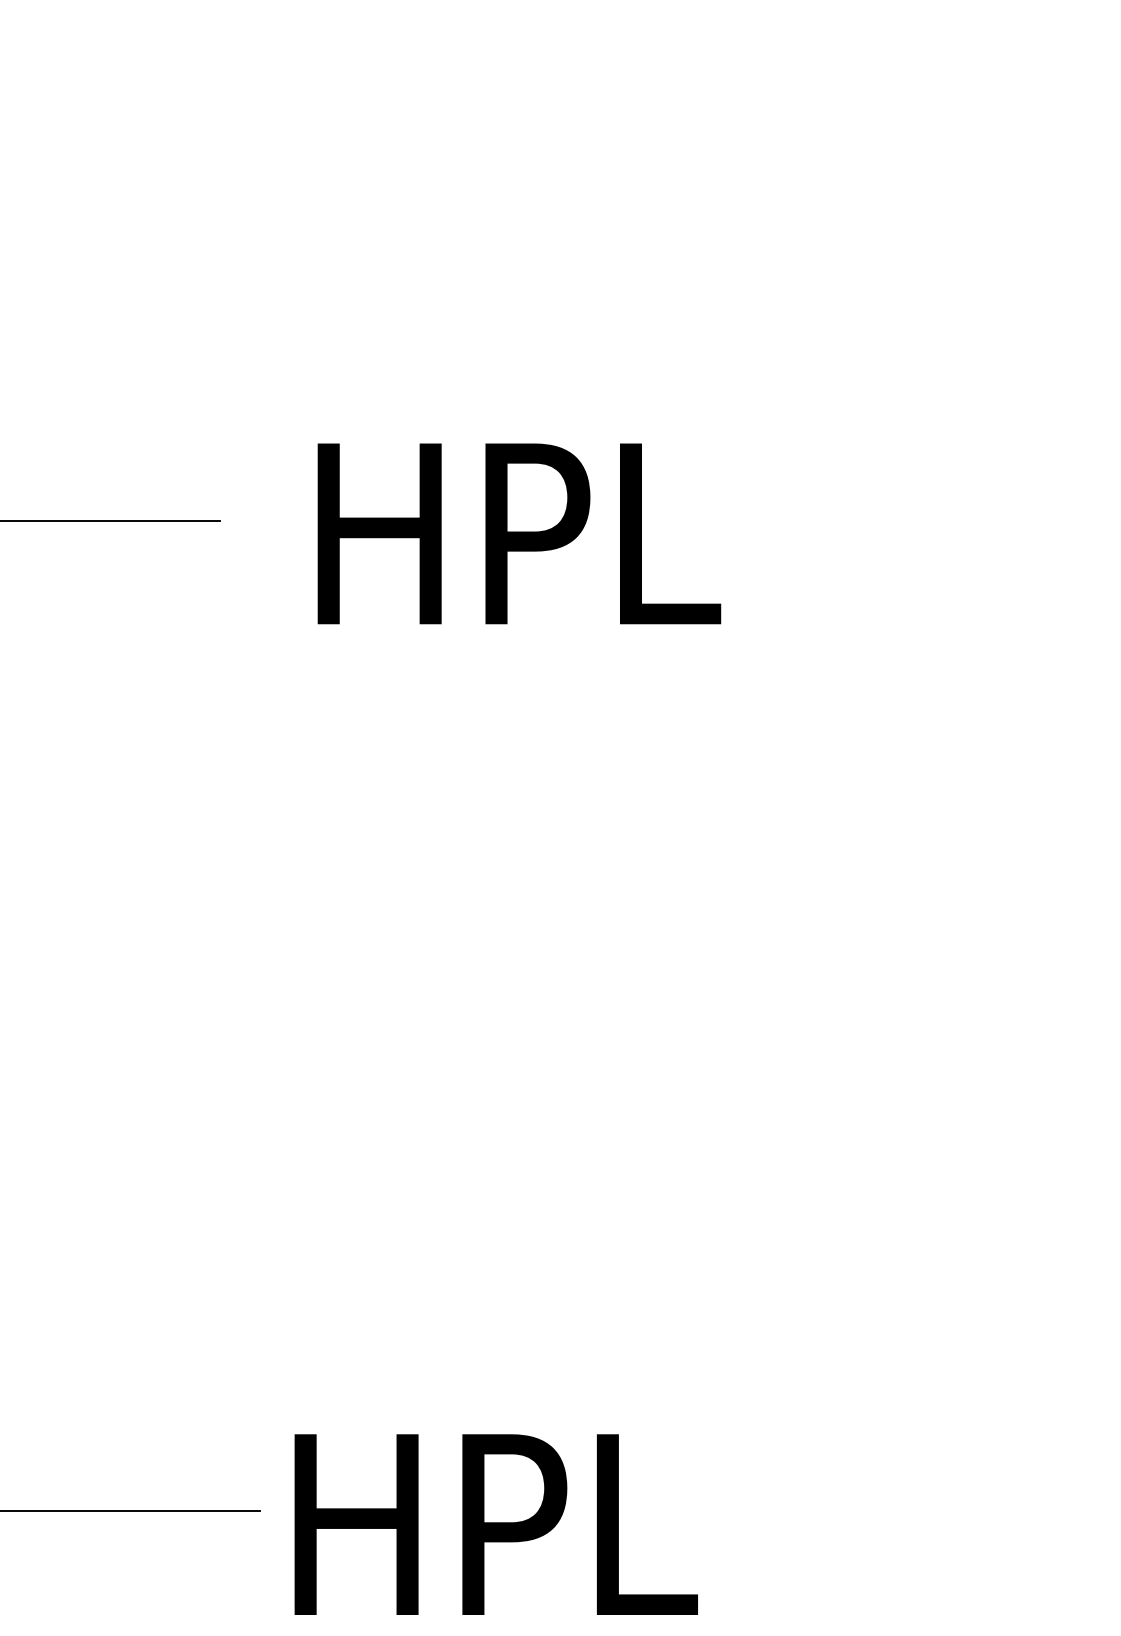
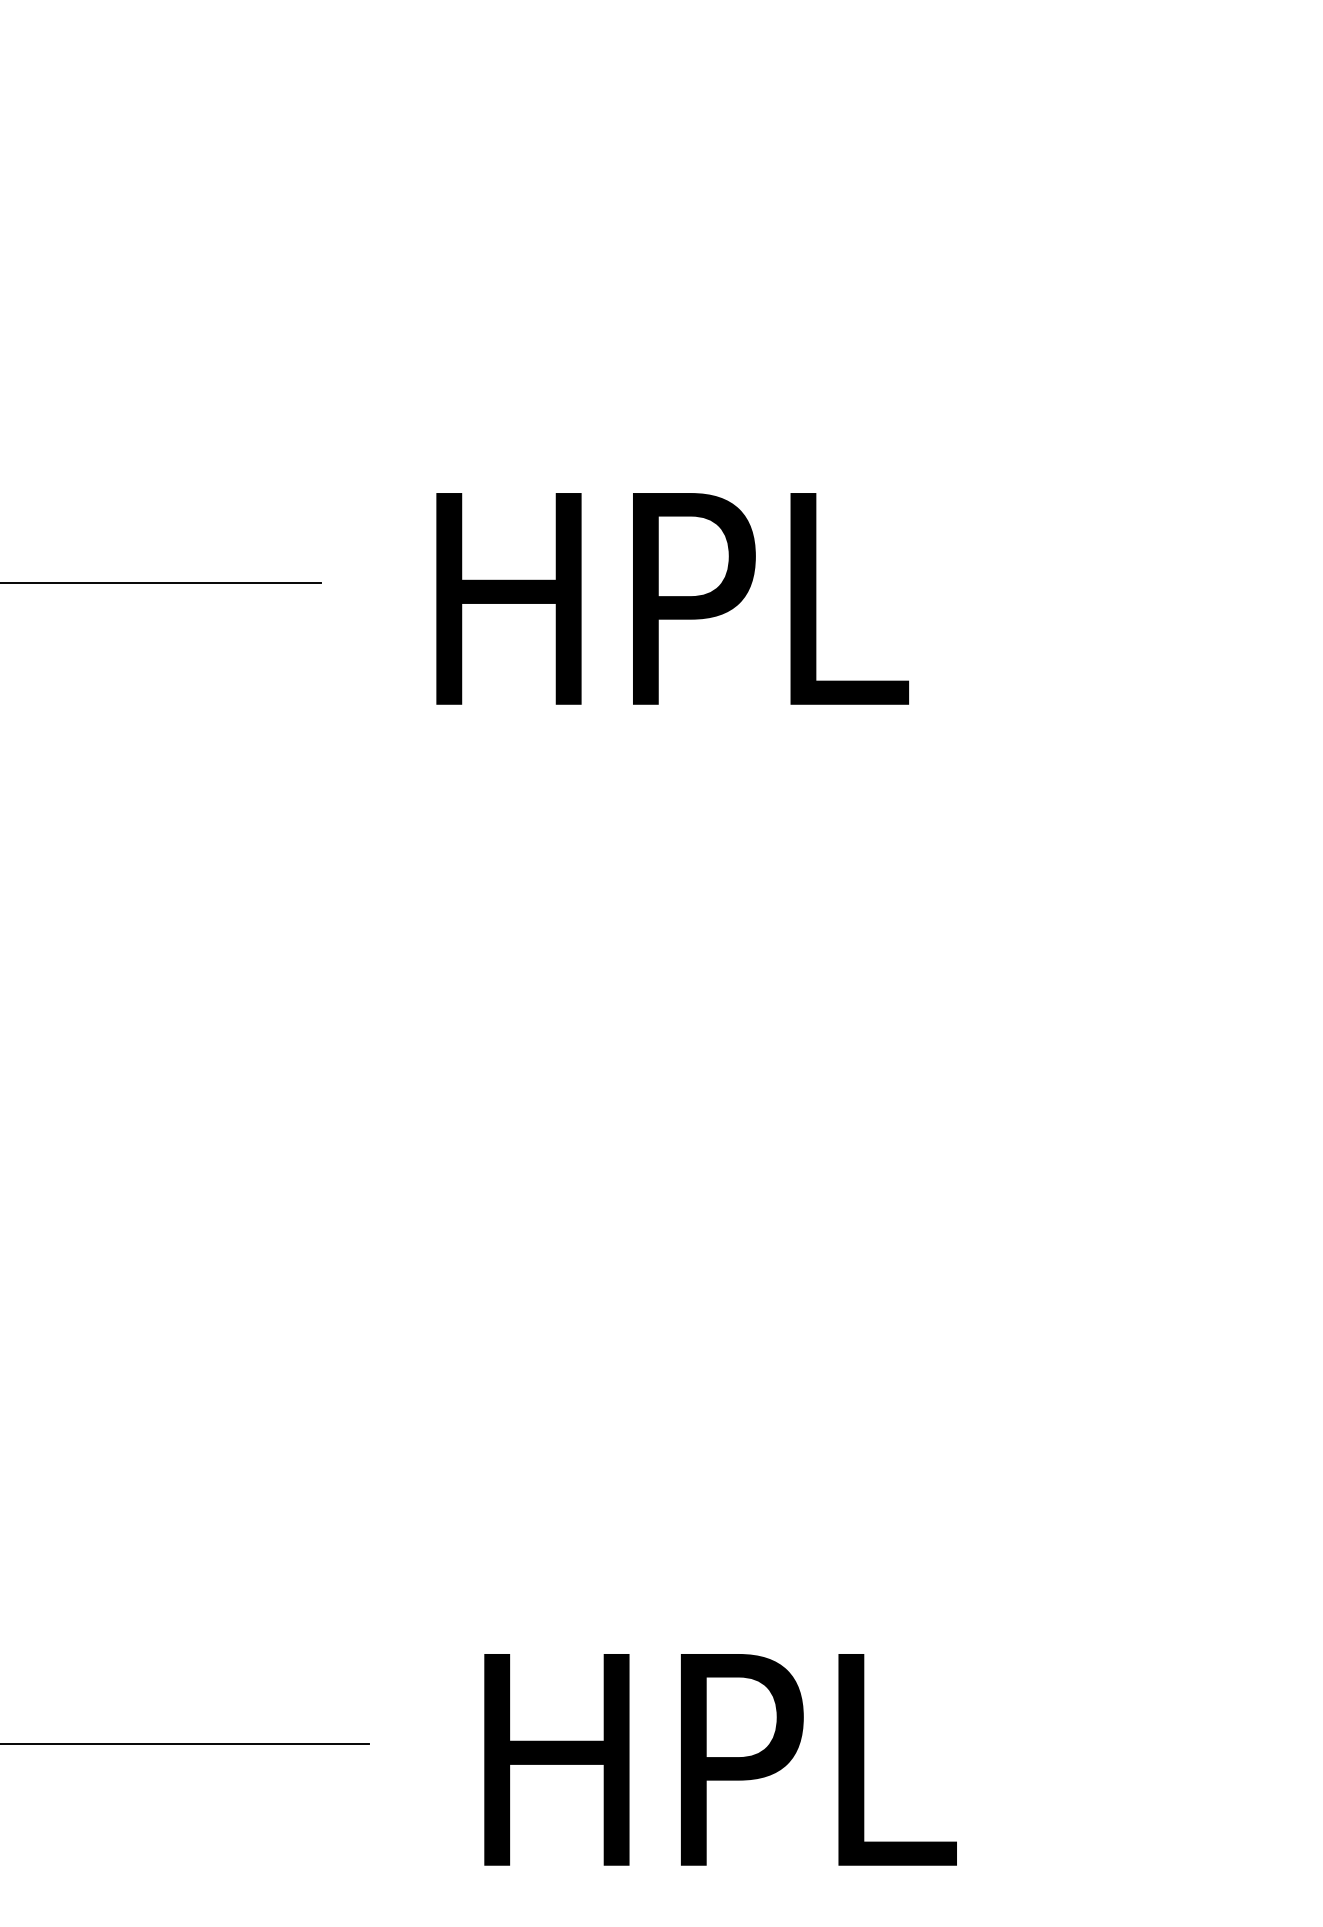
text: (496, 1524) -> (720, 1759), moved

